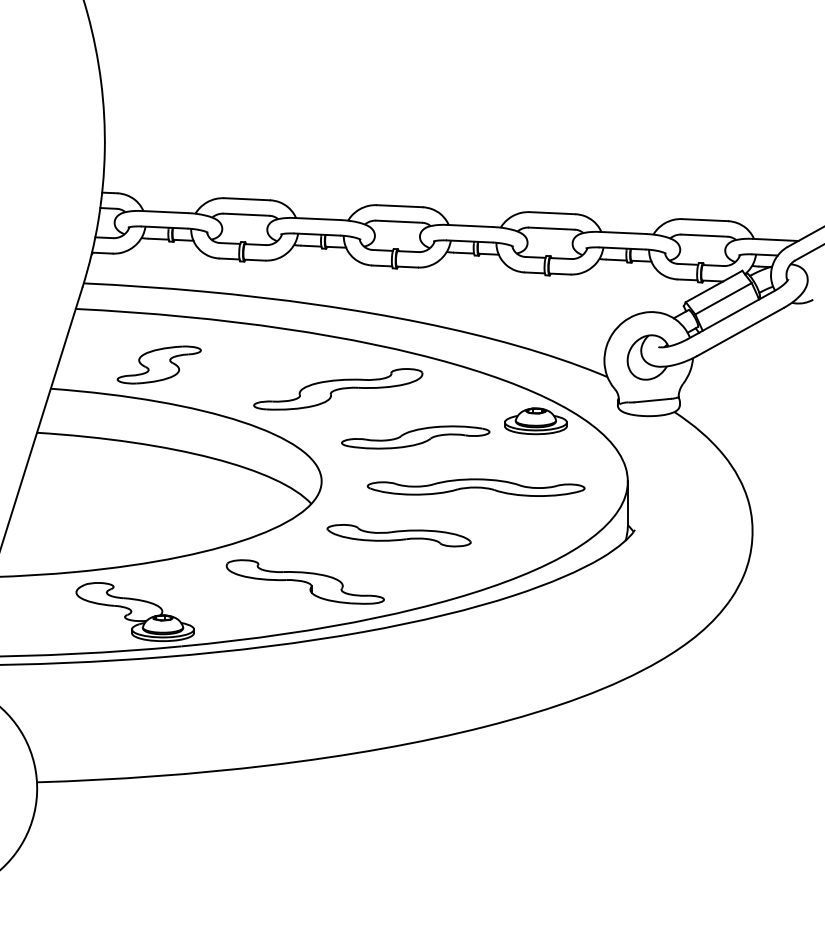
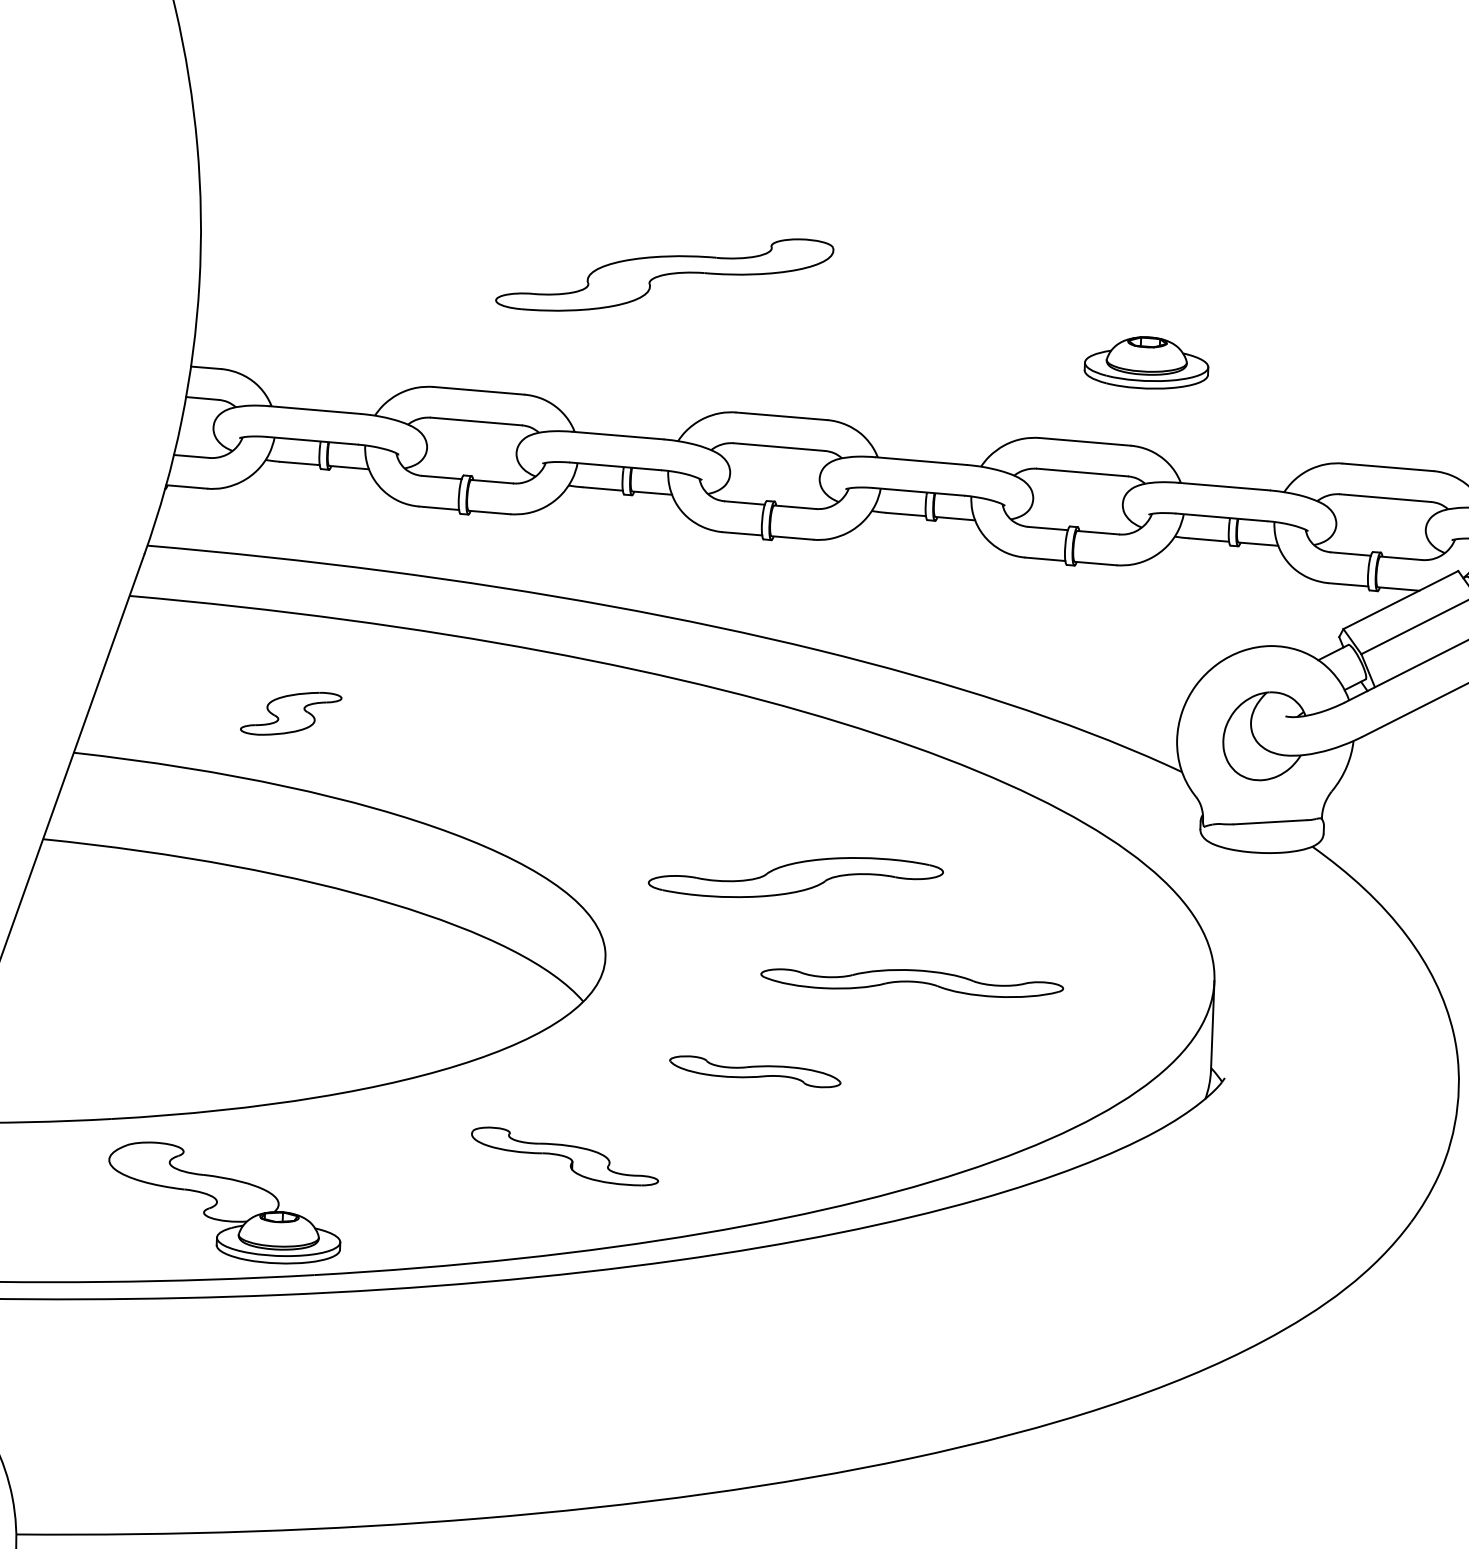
part: (158, 364) -> (289, 712), size x0.6
part: (338, 389) -> (665, 274), moved
part: (535, 421) -> (1145, 363), moved
part: (475, 487) -> (910, 981), size x0.7
part: (398, 535) -> (754, 1071), size x0.6
part: (304, 581) -> (563, 1155), size x0.6

